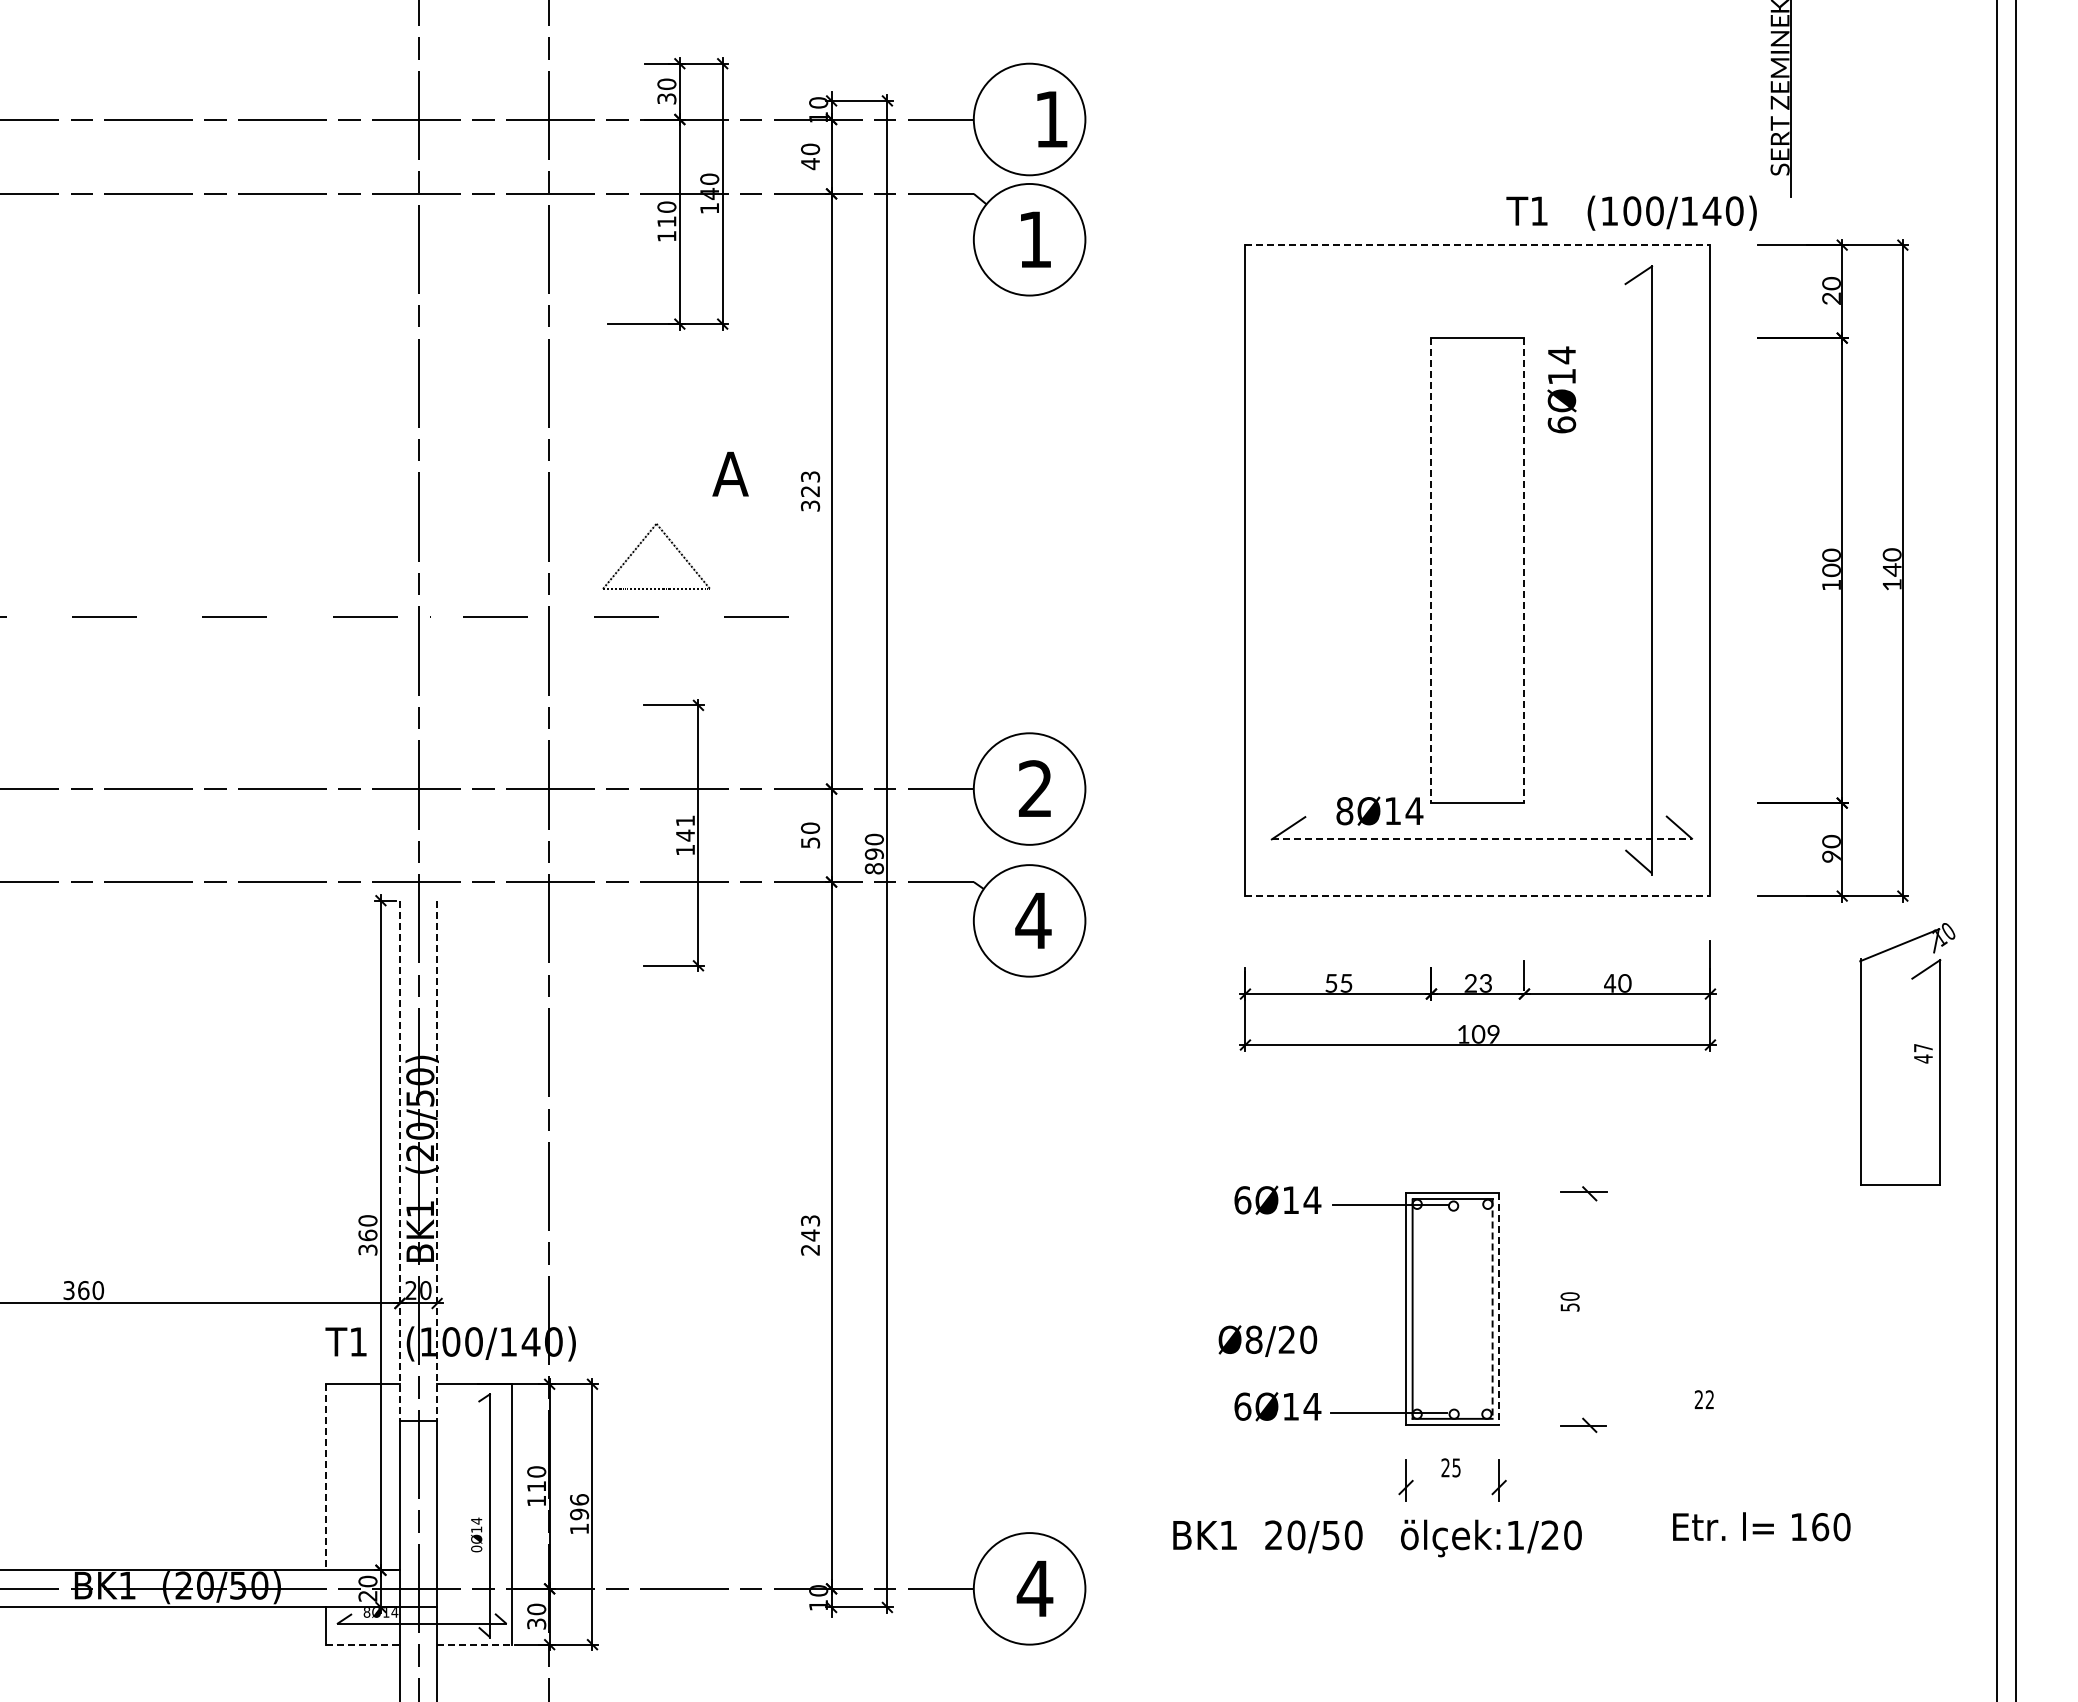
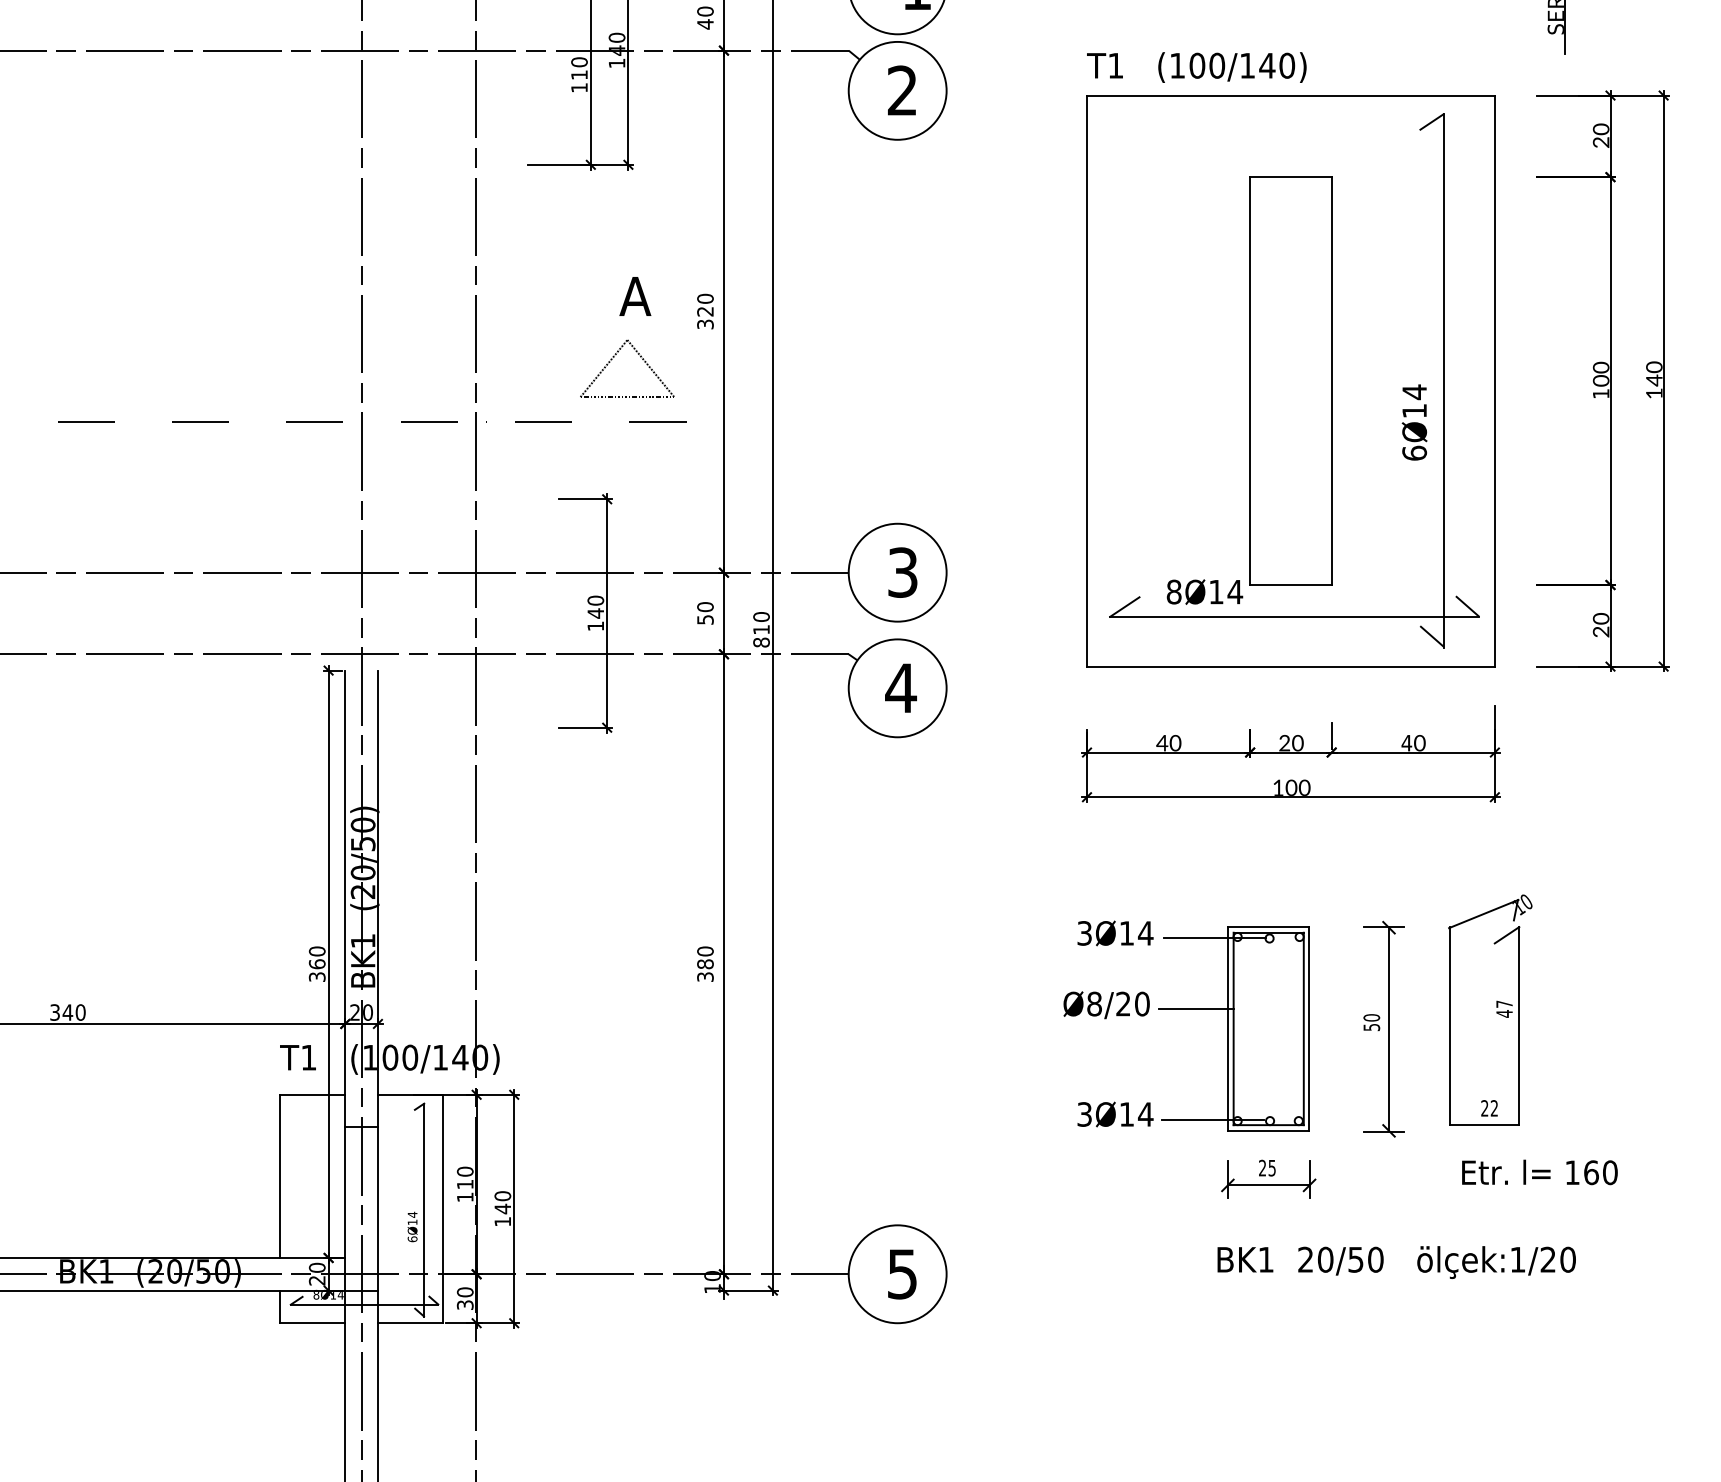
text: (1631, 212) -> (1196, 66), moved
text: (1034, 238) -> (901, 89), 1 -> 2
line: (1478, 245) -> (1291, 95), dashed -> solid
text: (1561, 389) -> (1414, 422), moved
text: (810, 476) -> (705, 298), 323 -> 320
part: (639, 546) -> (612, 359), moved
line: (1431, 571) -> (1250, 381), dashed -> solid
line: (1524, 571) -> (1331, 381), dashed -> solid
text: (1035, 788) -> (902, 572), 2 -> 3
text: (685, 820) -> (595, 600), 141 -> 140
line: (1482, 839) -> (1294, 616), dashed -> solid
text: (873, 853) -> (760, 629), 890 -> 810
text: (1831, 856) -> (1601, 631), 90 -> 20
line: (1478, 896) -> (1291, 666), dashed -> solid
text: (1338, 983) -> (1168, 743), 55 -> 40
text: (1485, 983) -> (1297, 743), 23 -> 20
text: (1493, 1034) -> (1304, 788), 109 -> 100
part: (1914, 1056) -> (1496, 1011), moved
line: (399, 1161) -> (344, 899), dashed -> solid
line: (437, 1161) -> (378, 899), dashed -> solid
text: (1242, 1200) -> (1084, 933), 6Ø14 -> 3Ø14
text: (810, 1235) -> (705, 964), 243 -> 380
line: (1370, 1287) -> (1196, 1009), added
text: (83, 1290) -> (67, 1012), 360 -> 340
line: (1589, 1308) -> (1388, 1028), added
line: (1492, 1309) -> (1303, 1029), dashed -> solid
line: (1499, 1309) -> (1309, 1029), dashed -> solid
text: (1267, 1340) -> (1106, 1004), moved
text: (1242, 1406) -> (1084, 1114), 6Ø14 -> 3Ø14
line: (325, 1477) -> (280, 1176), dashed -> solid
line: (1452, 1487) -> (1268, 1185), added
text: (579, 1507) -> (502, 1202), 196 -> 140
text: (1761, 1526) -> (1539, 1172), moved
text: (1377, 1538) -> (1396, 1262), moved
text: (476, 1548) -> (412, 1238), 0Ø14 -> 6Ø14
text: (1034, 1588) -> (901, 1273), 4 -> 5
line: (363, 1644) -> (313, 1323), dashed -> solid
line: (474, 1644) -> (410, 1323), dashed -> solid

